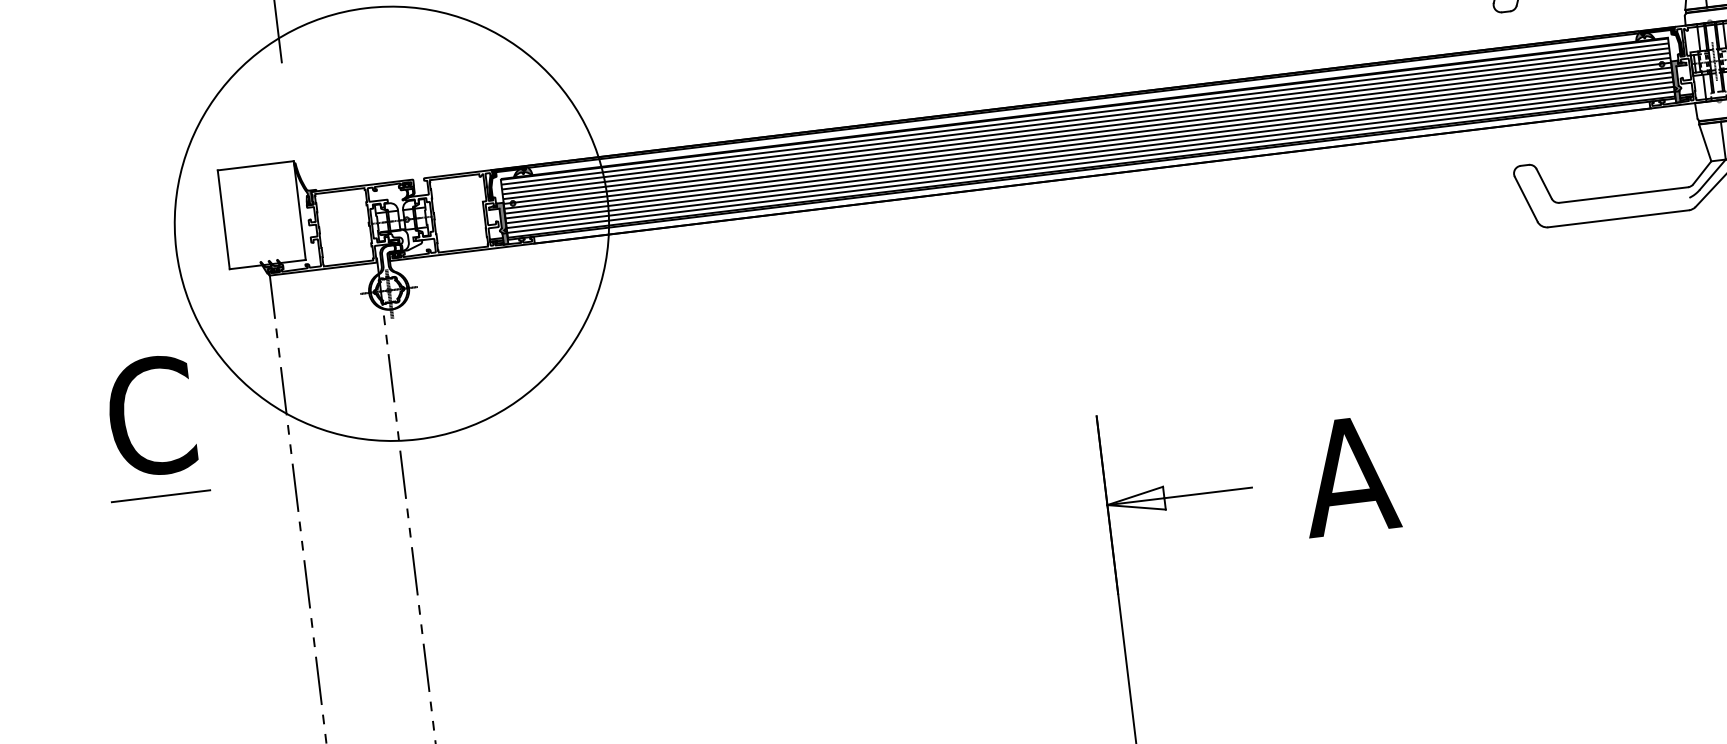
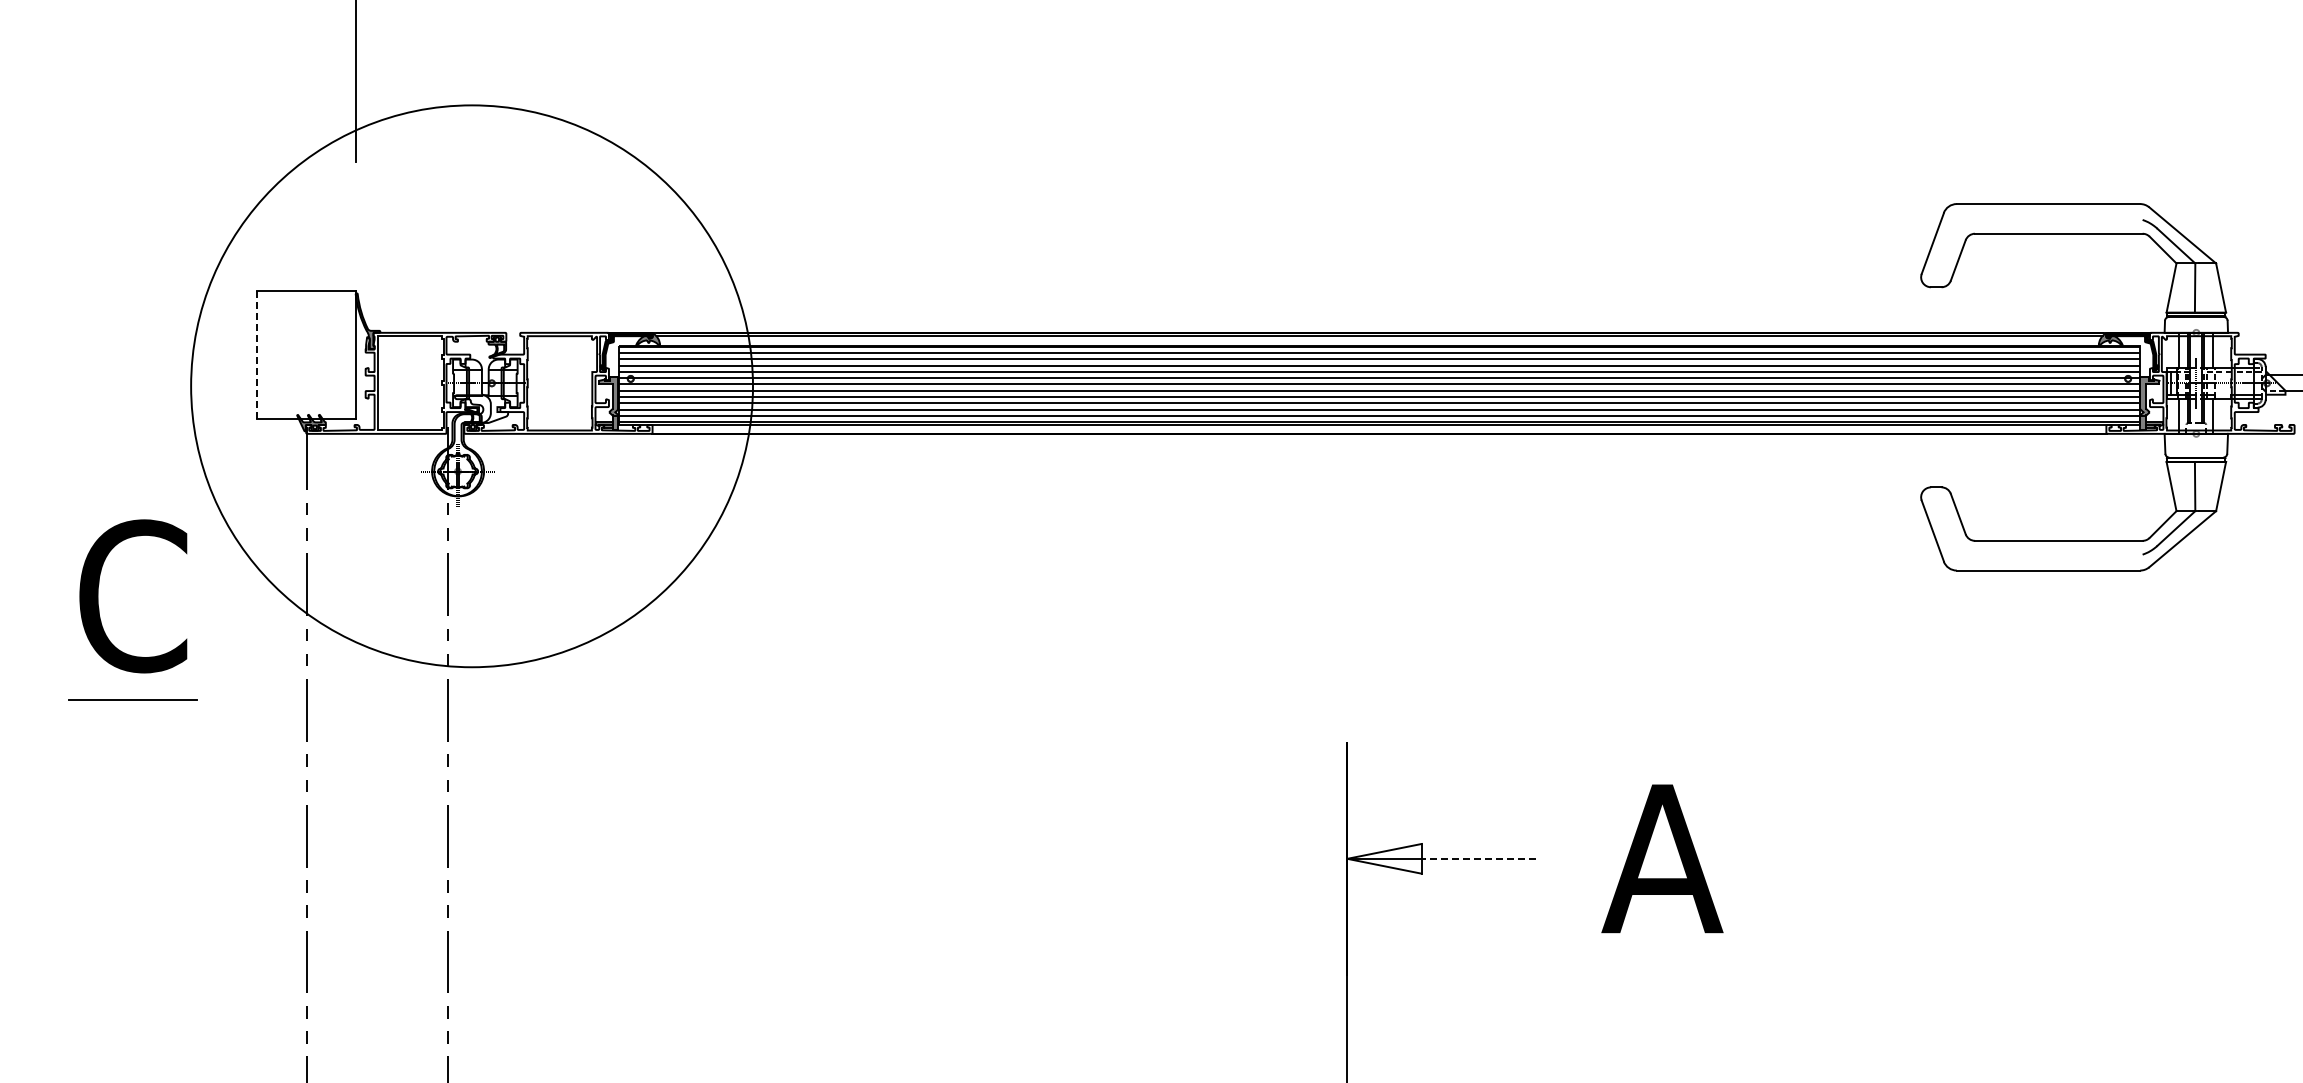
line: (223, 219) -> (256, 354), solid -> dashed
line: (1208, 492) -> (1478, 858), solid -> dashed

